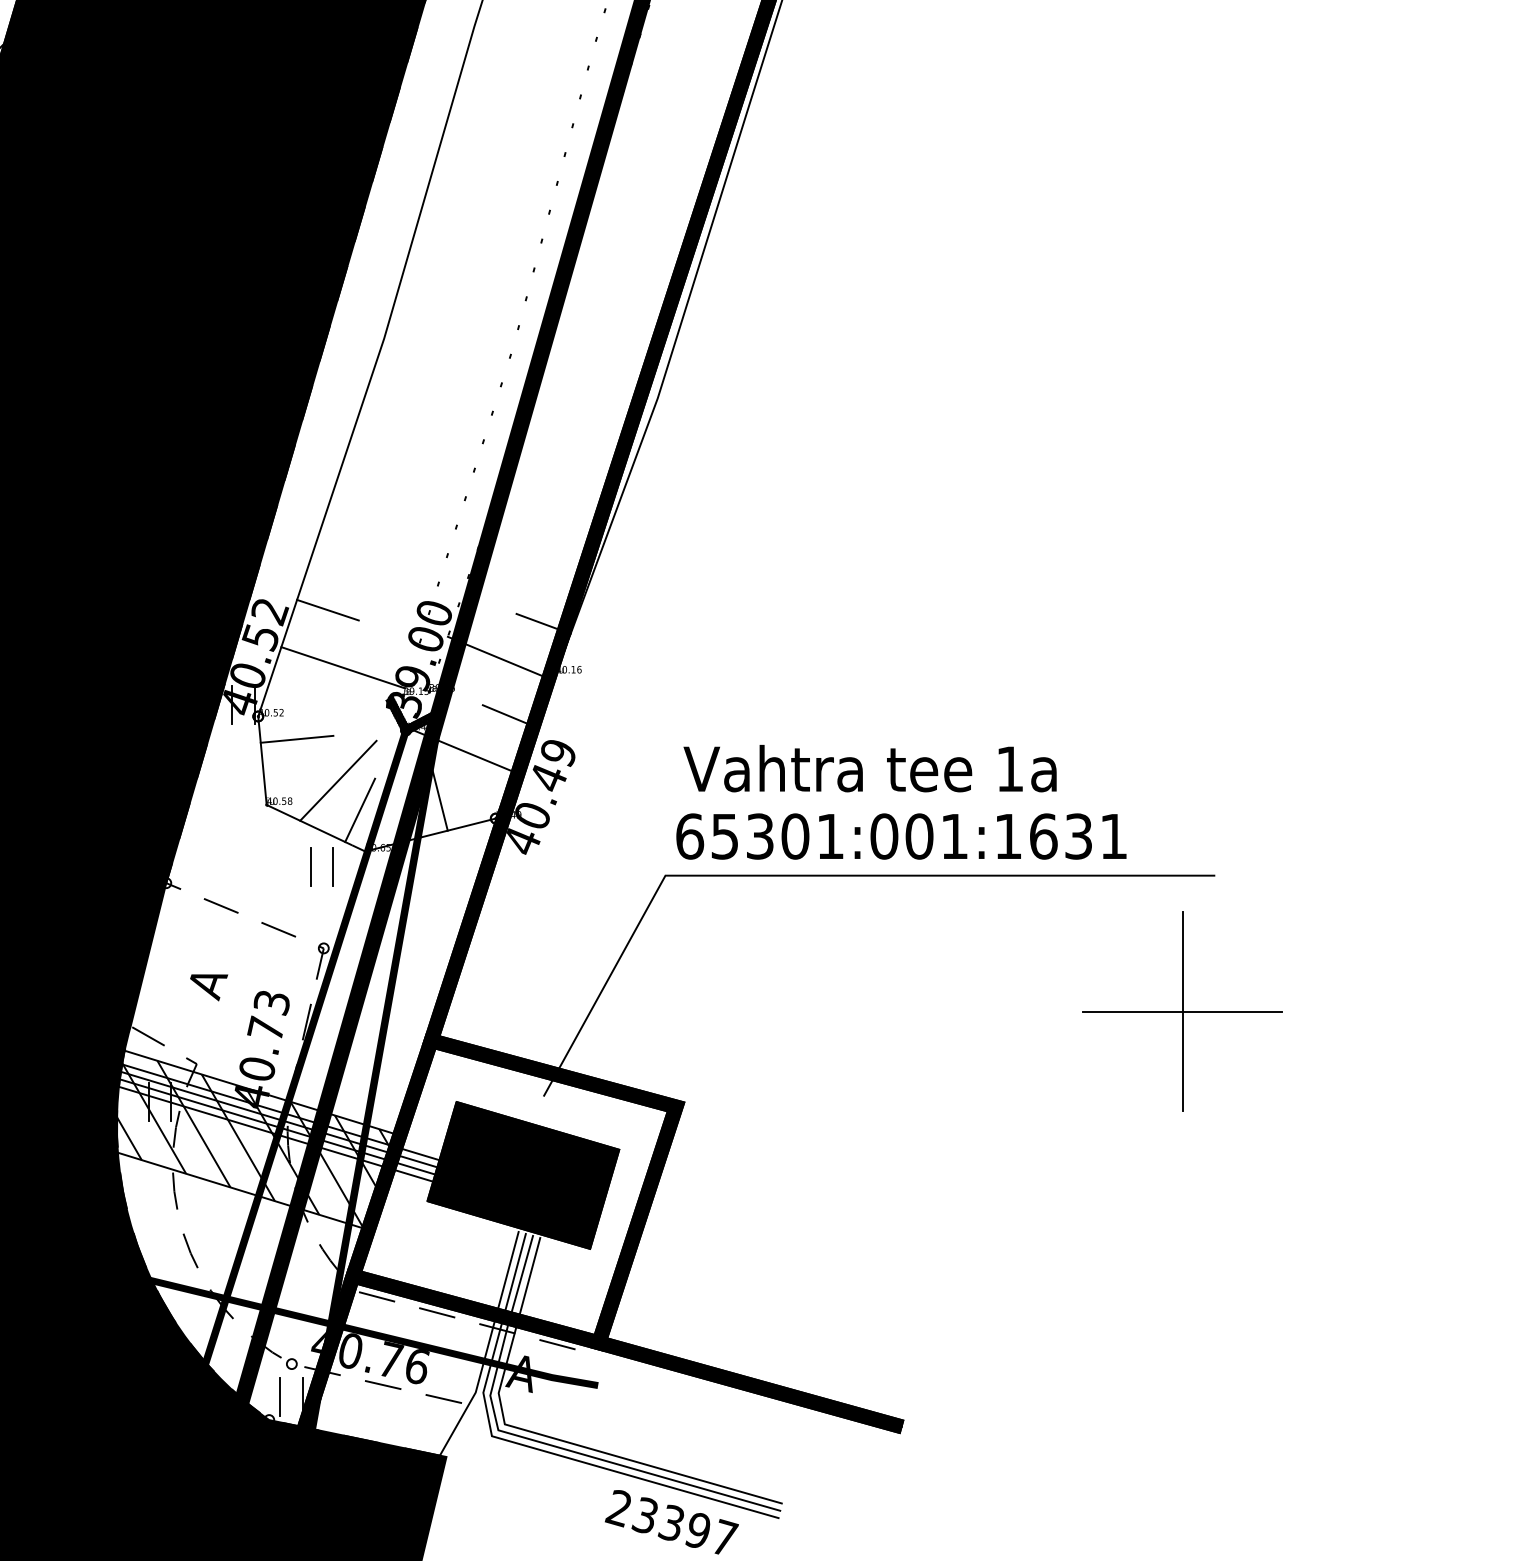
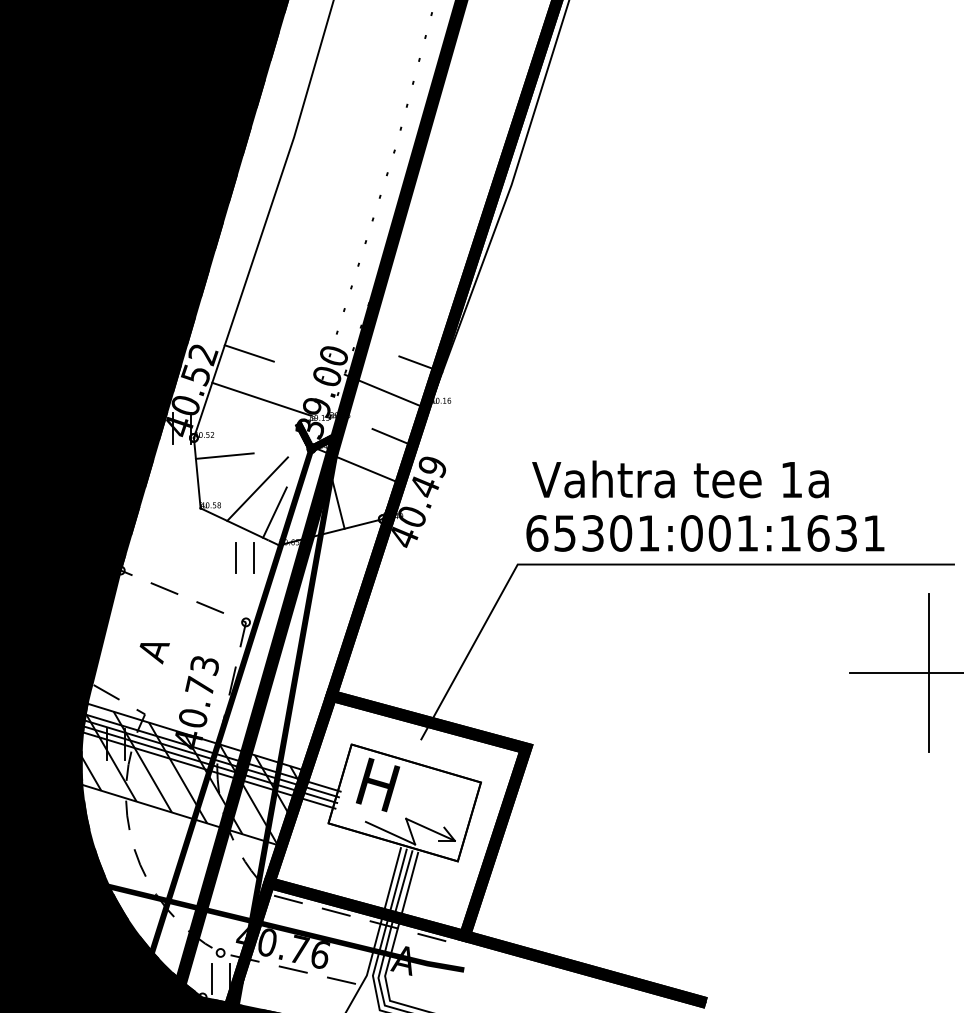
fill: (523, 1174) -> (404, 802), removed

